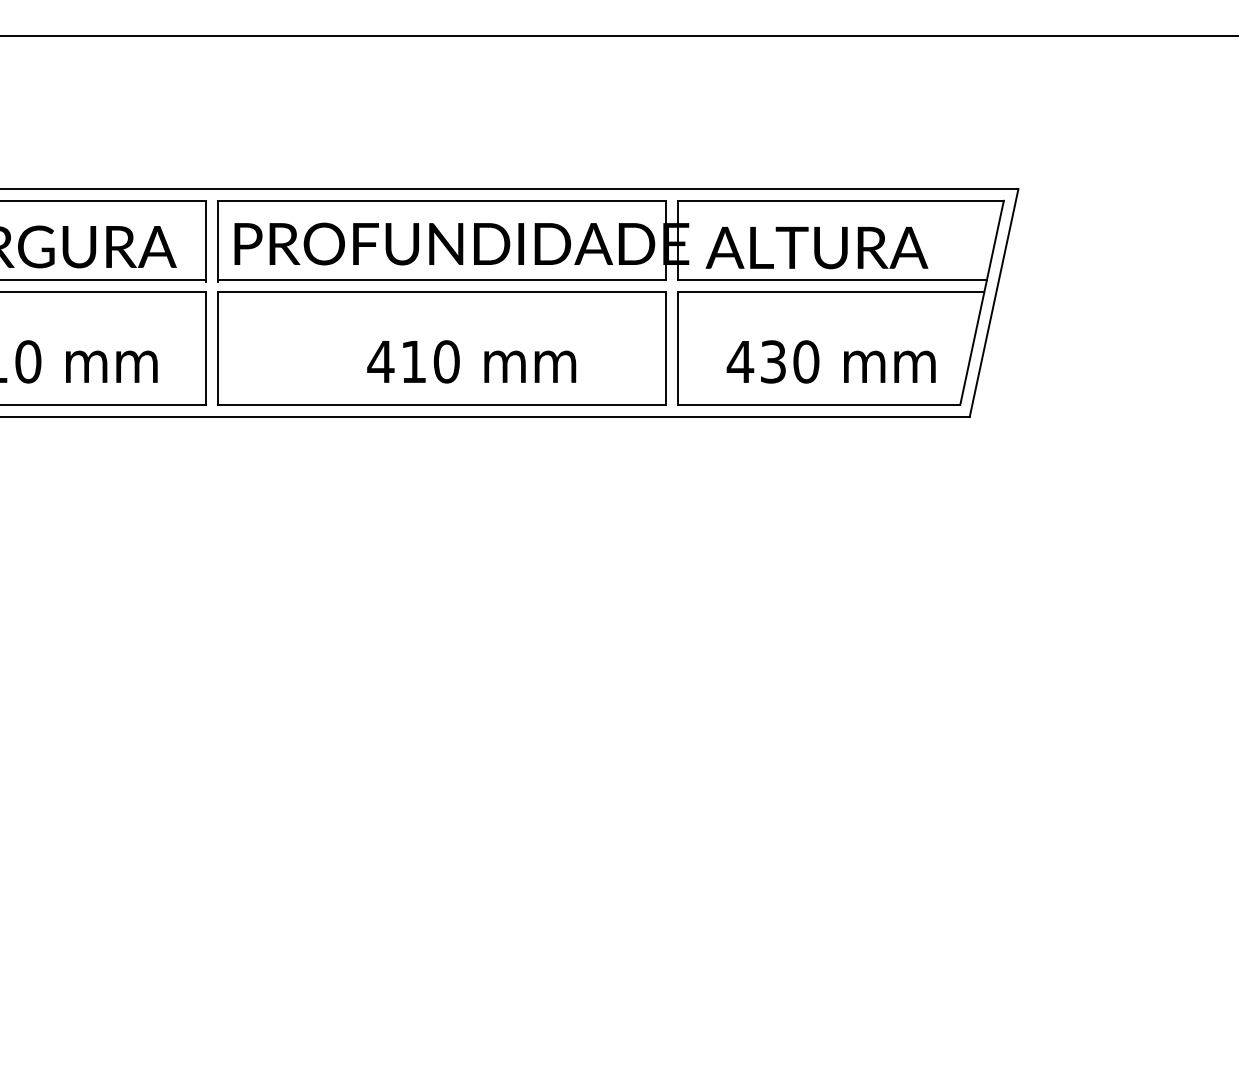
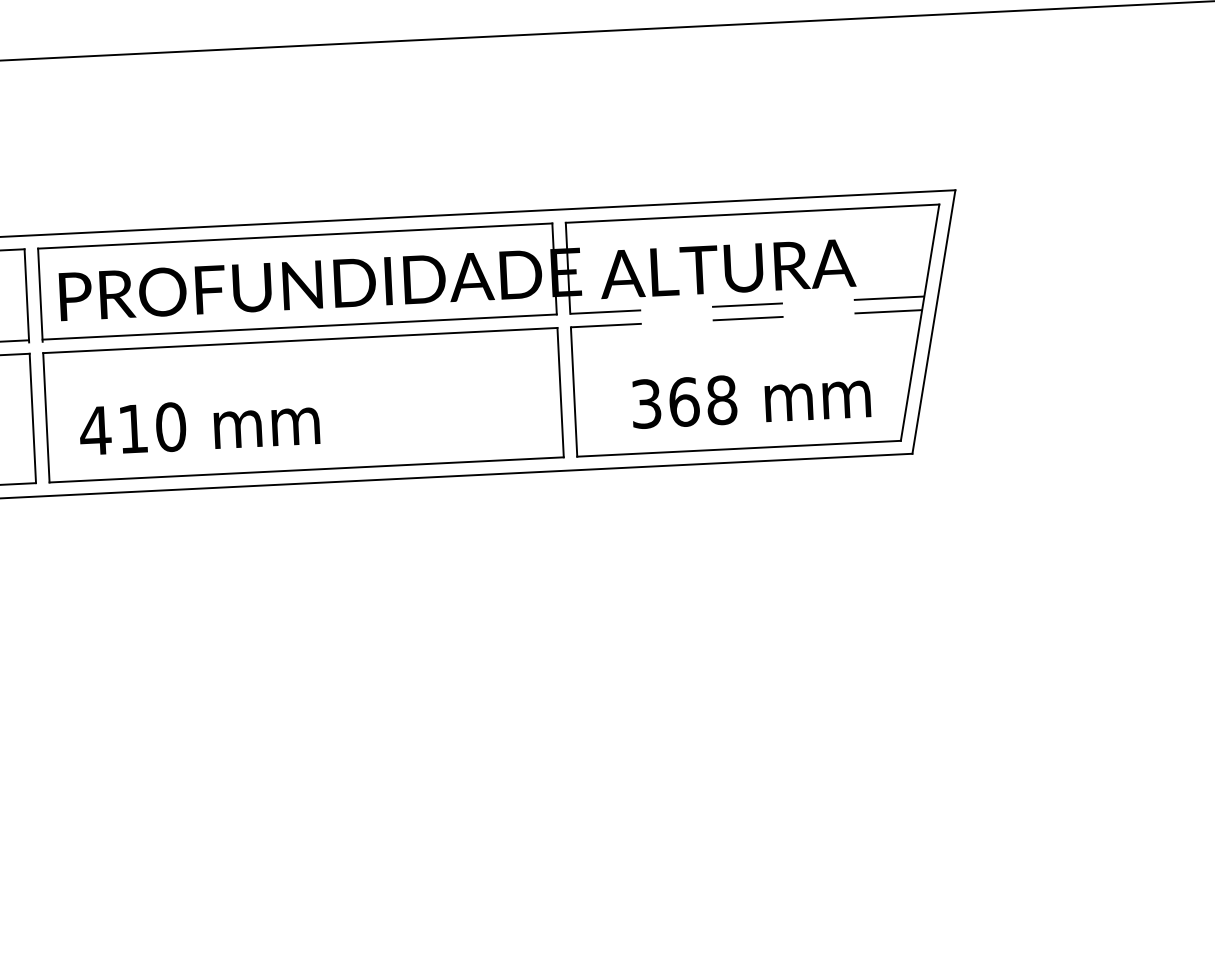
line: (832, 280) -> (747, 305), solid -> dashed
line: (831, 292) -> (746, 319), solid -> dashed
text: (471, 361) -> (199, 425), moved
text: (772, 361) -> (683, 401), 430 -> 368

